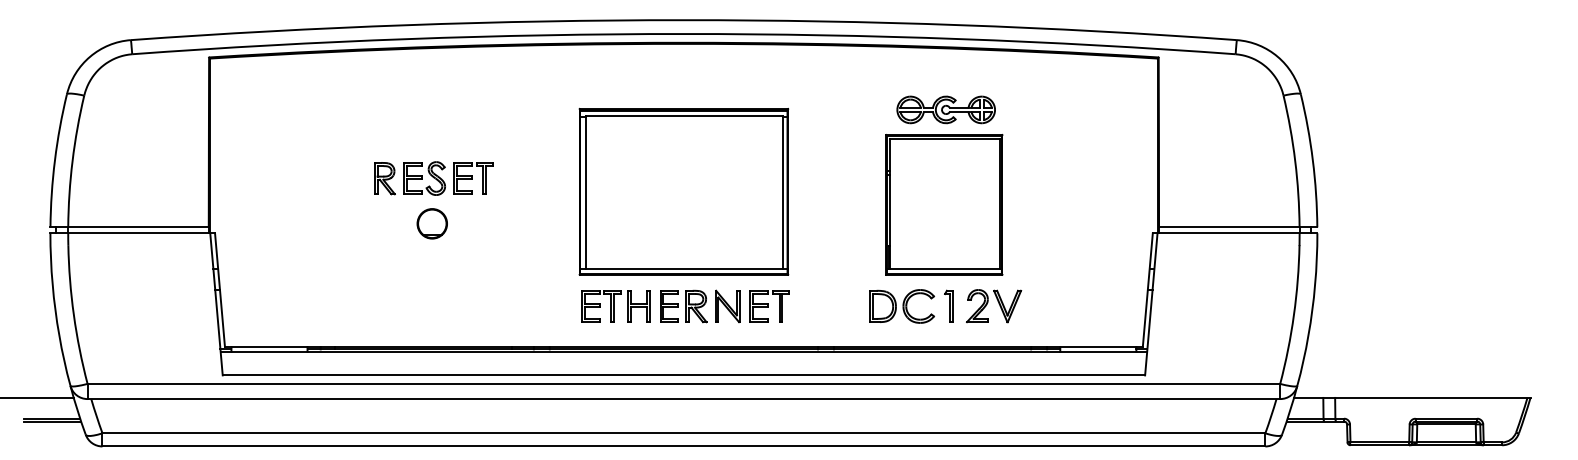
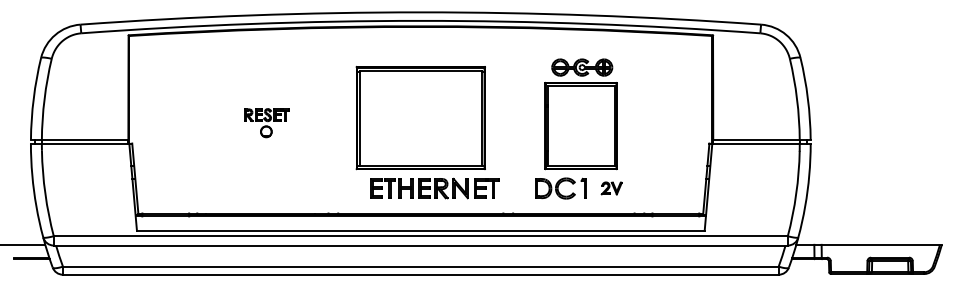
part: (433, 199) -> (266, 122), size x0.6
part: (685, 306) -> (434, 188), moved
part: (993, 306) -> (611, 188), size x0.6

